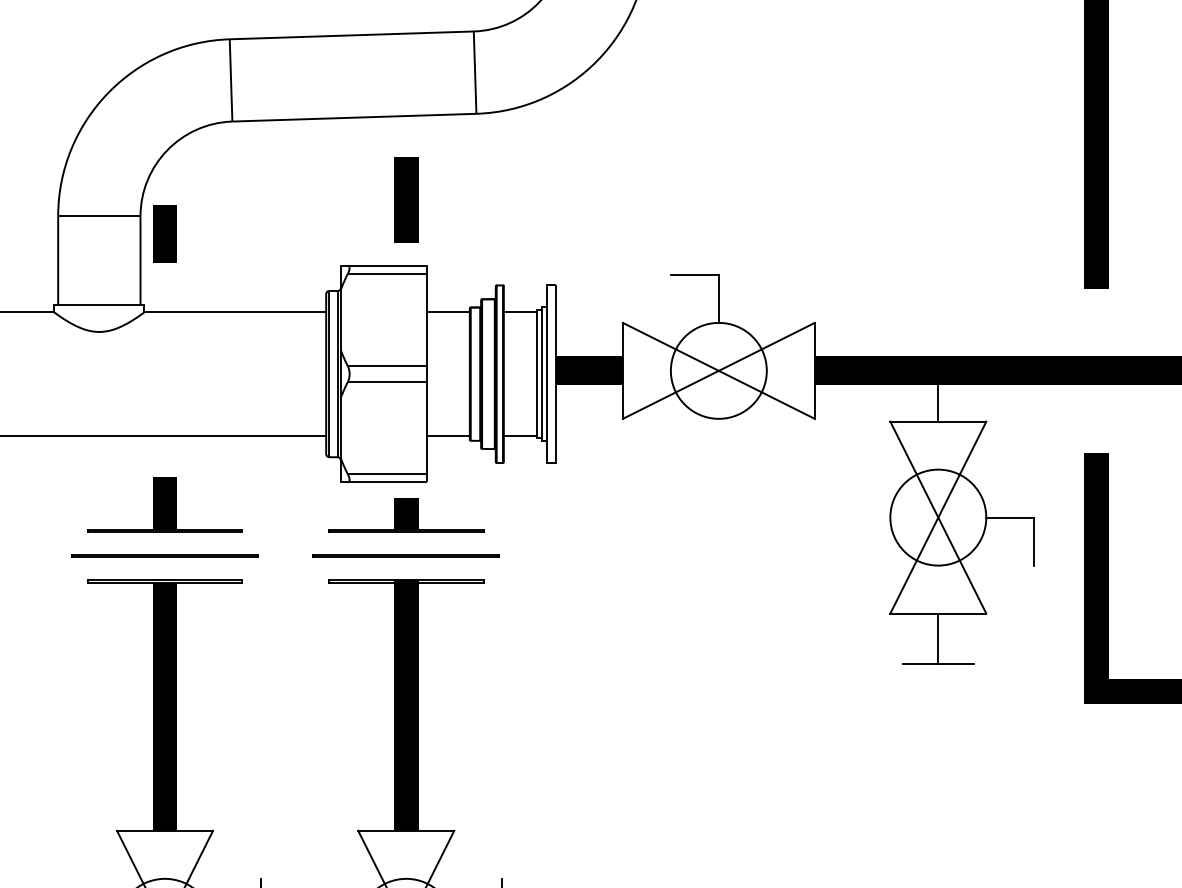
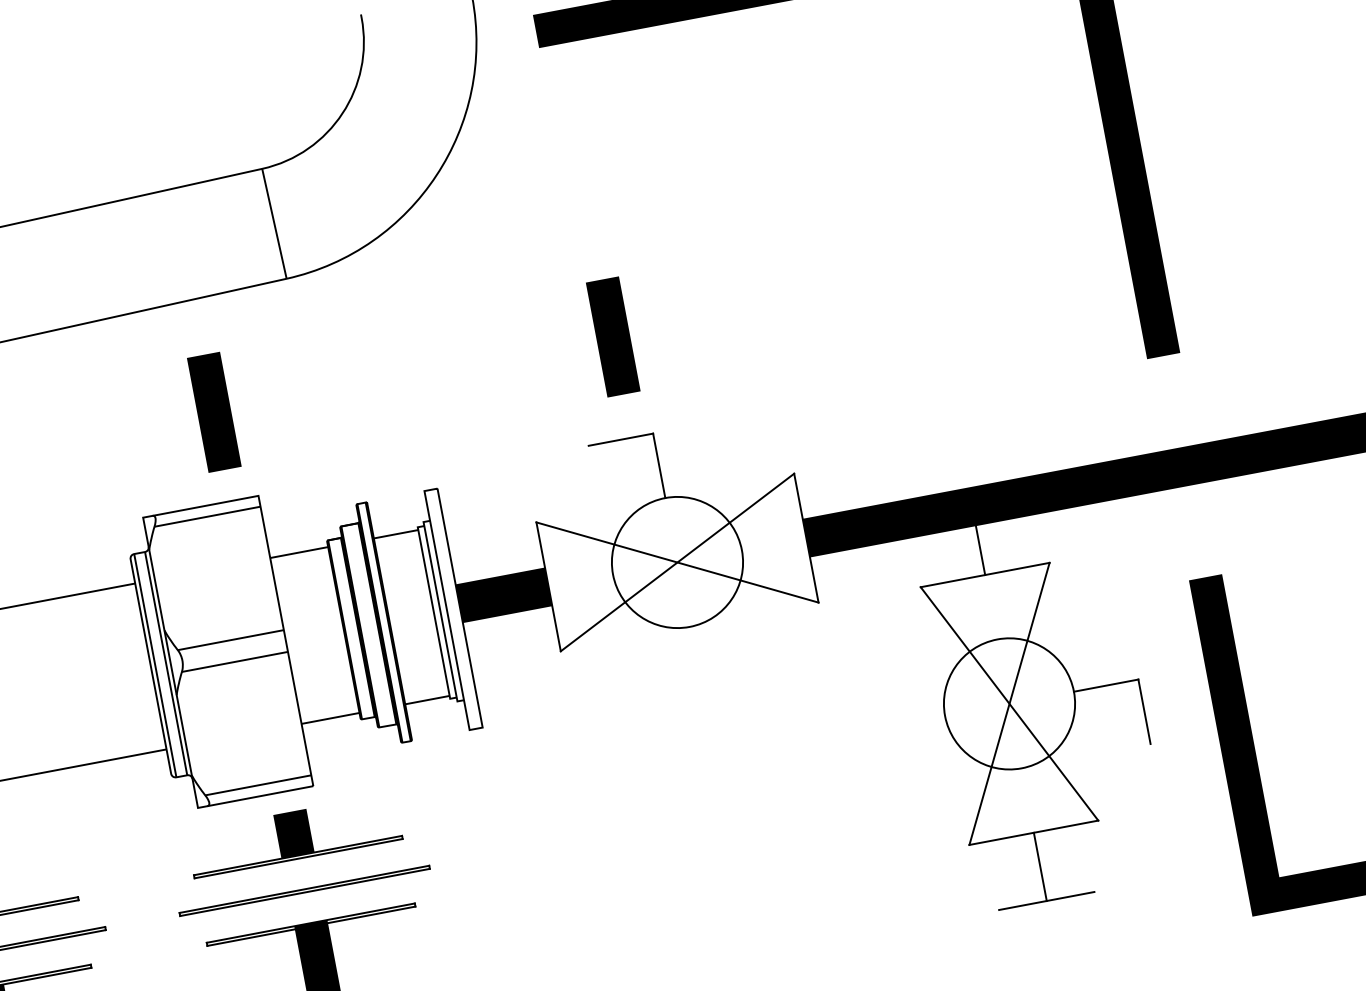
line: (703, 199) -> (613, 336), added

